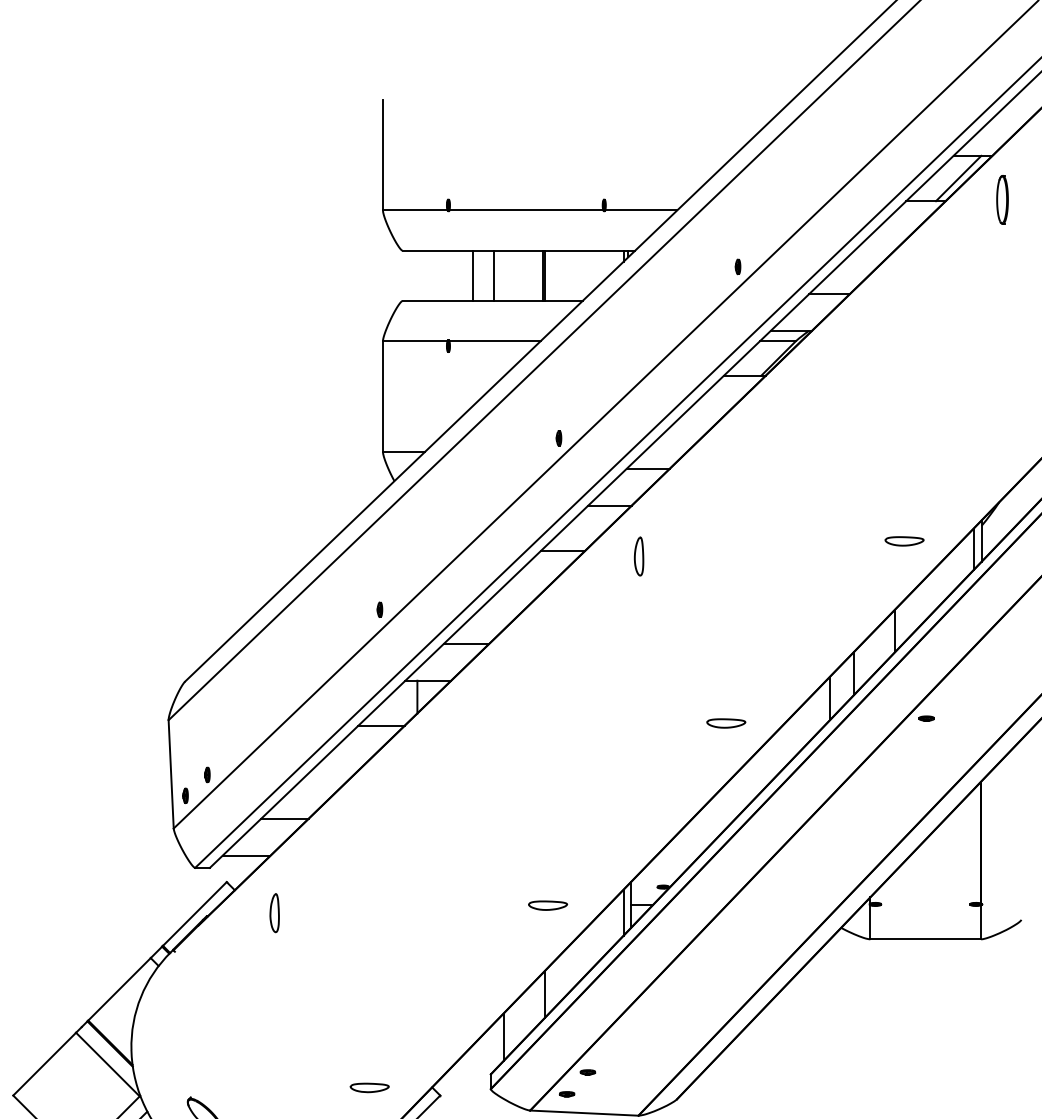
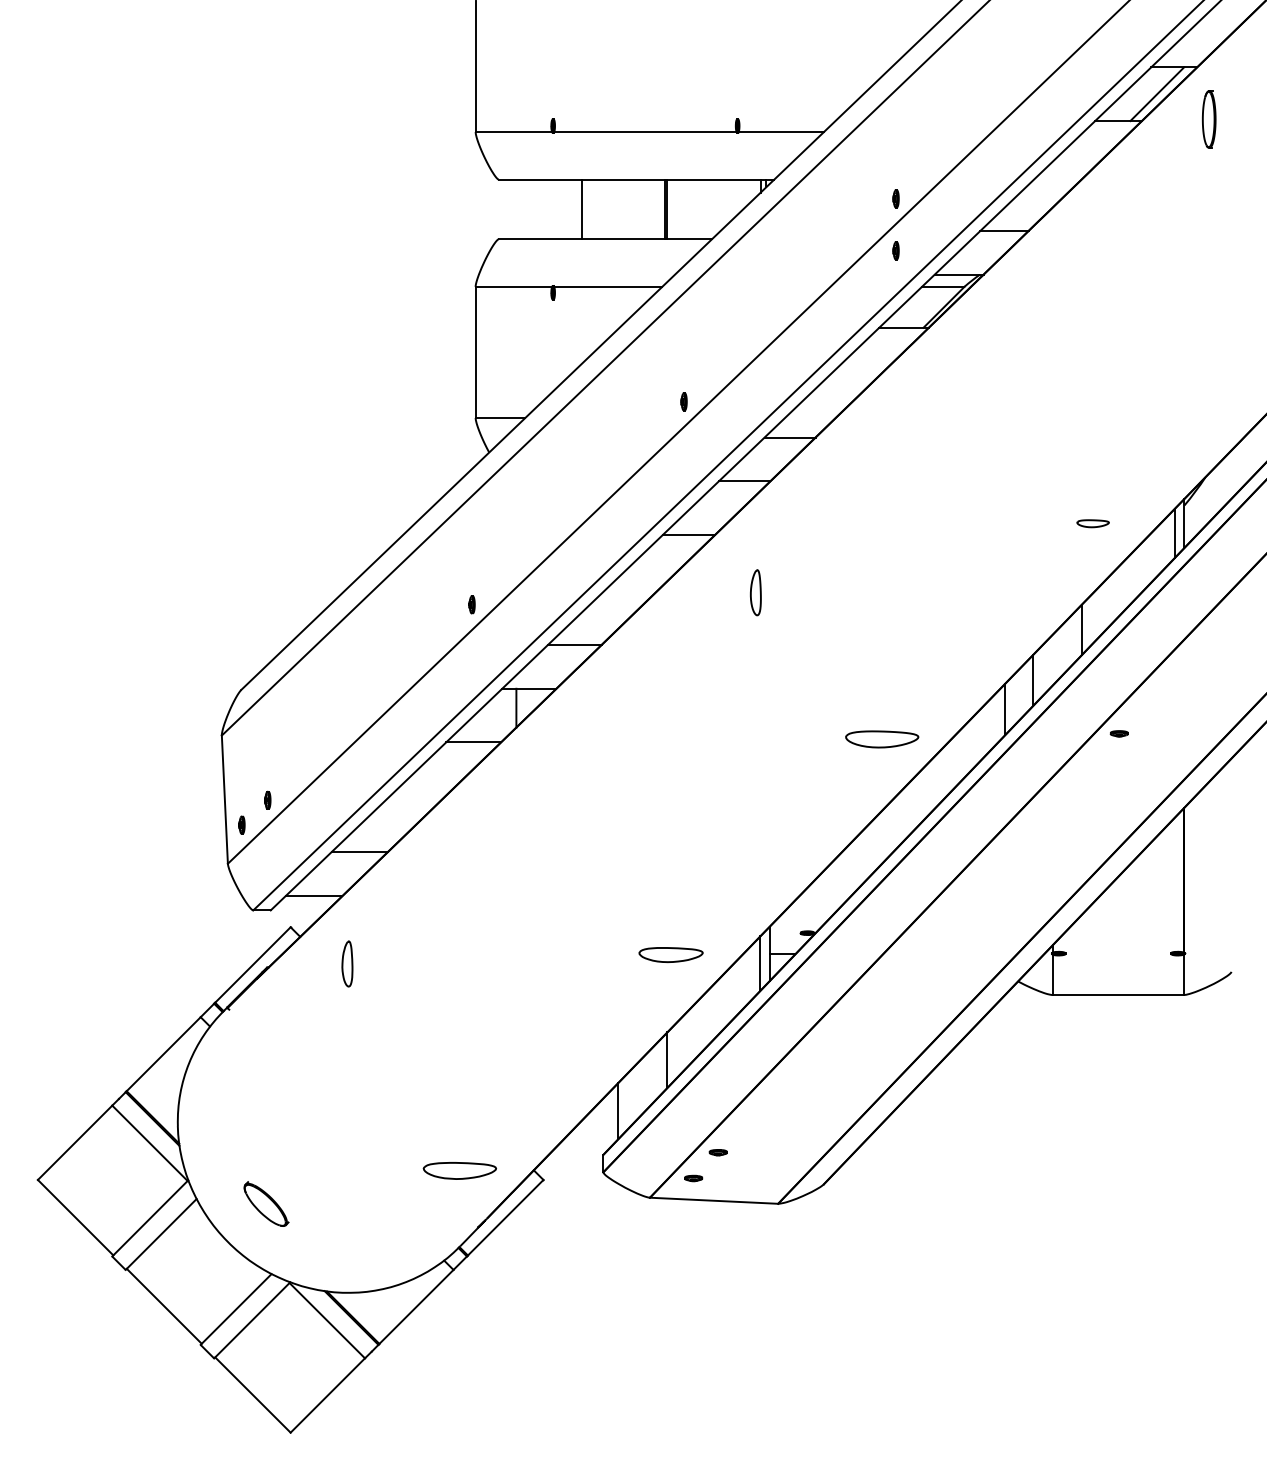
line: (493, 275) -> (606, 209), removed
part: (737, 310) -> (895, 250), added
part: (903, 541) -> (1092, 523), size x0.7
part: (638, 556) -> (755, 592), moved
part: (725, 723) -> (881, 739), size x1.6
part: (547, 905) -> (670, 955), size x1.4
part: (369, 1087) -> (459, 1170), size x1.6

